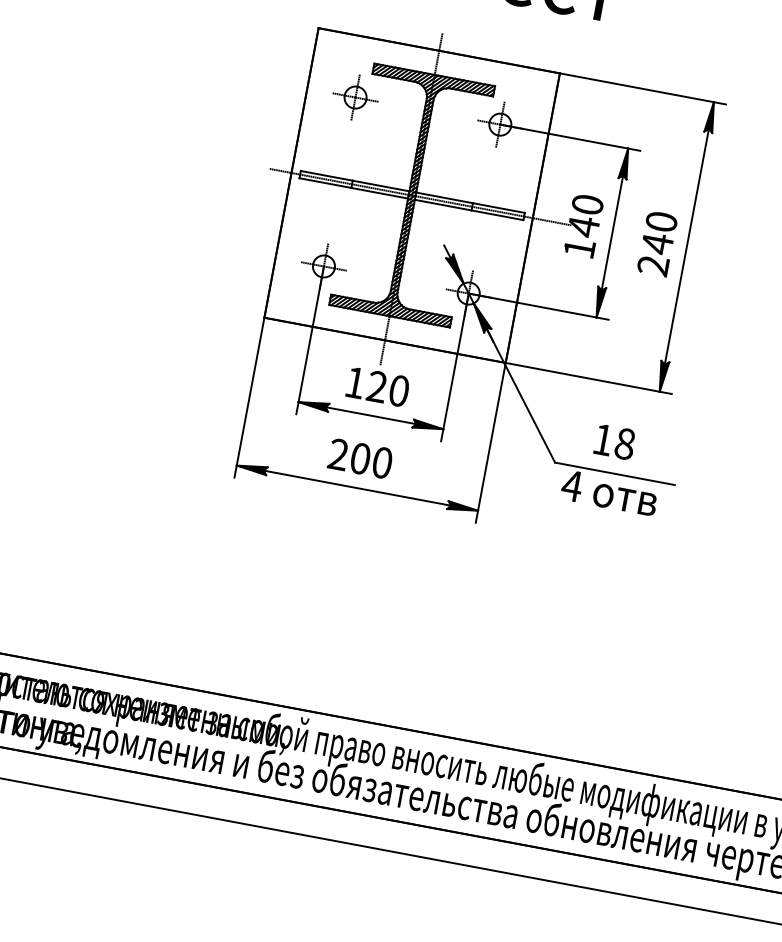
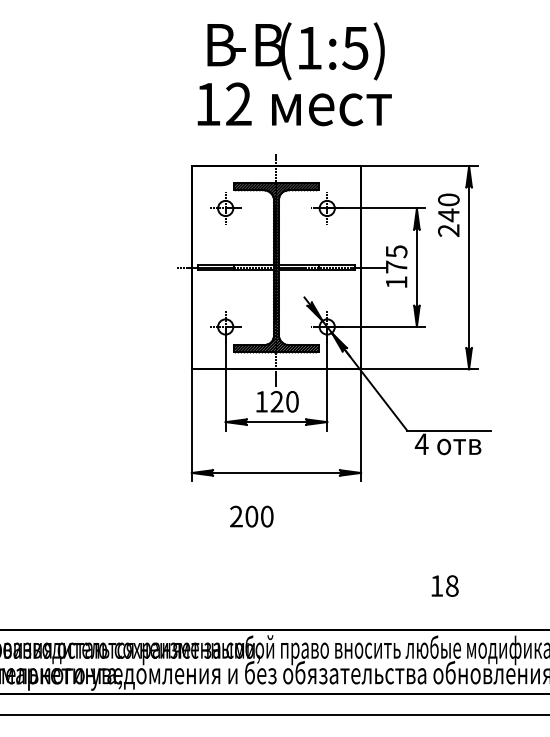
text: (585, 215) -> (396, 259), 140 -> 175
text: (656, 243) -> (448, 215), moved
text: (614, 441) -> (444, 585), moved
text: (360, 458) -> (251, 516), moved

